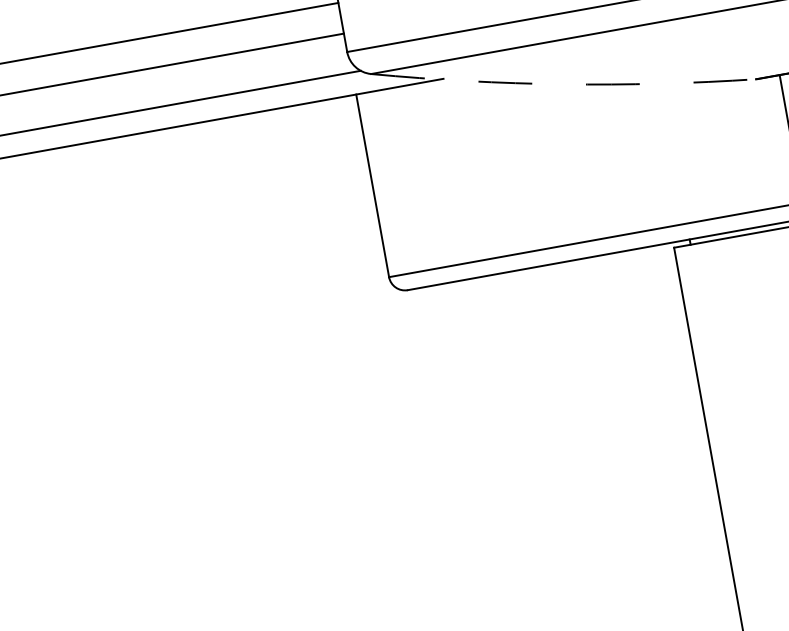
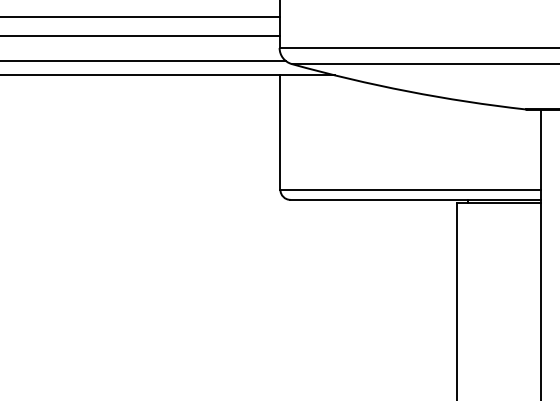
arc: (564, 84) -> (408, 91), dashed -> solid

